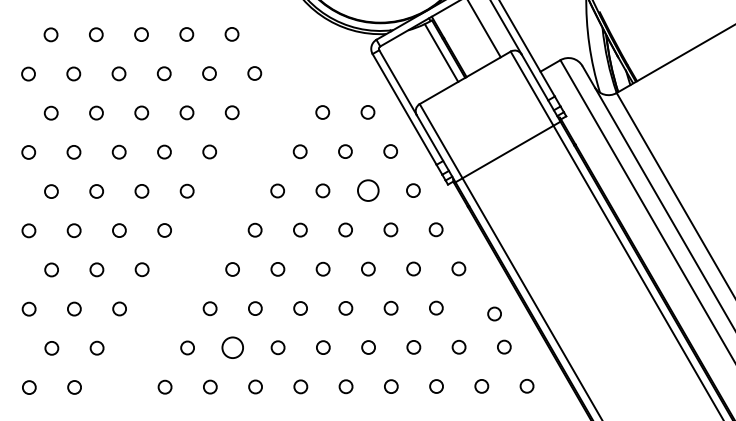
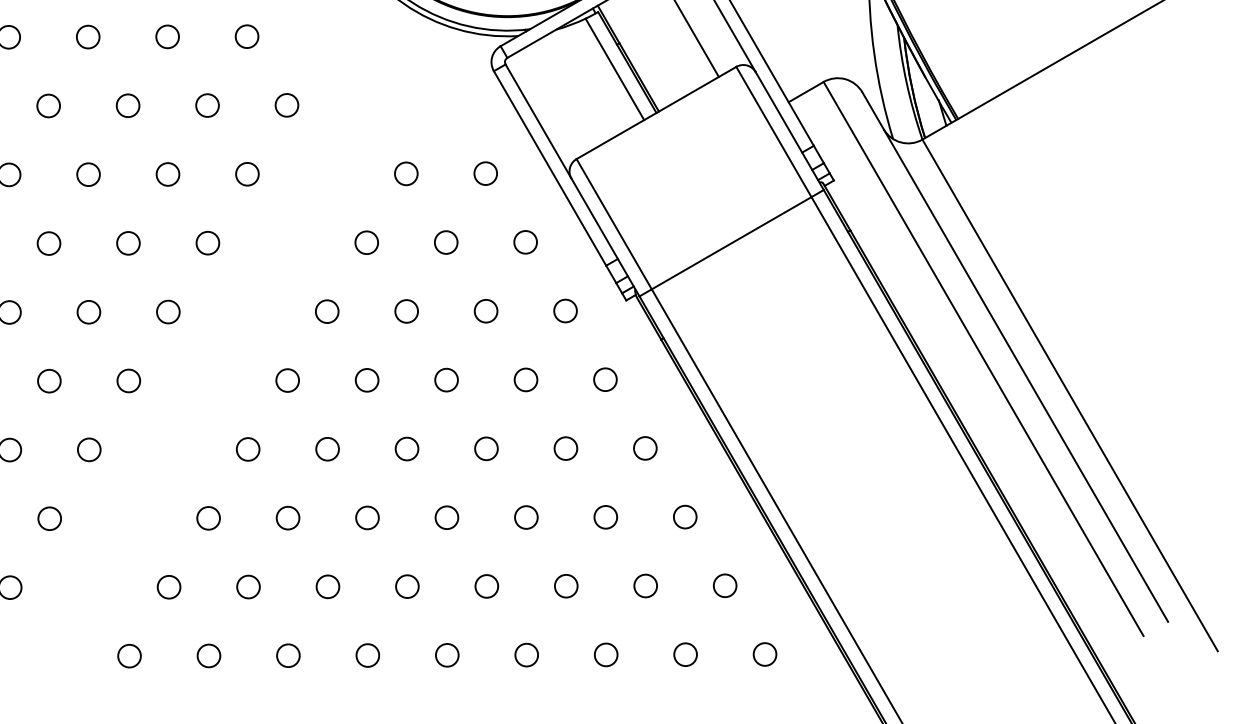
circle: (367, 190) -> (484, 310), size x0.62
circle: (494, 313) -> (685, 516), moved
circle: (232, 347) -> (247, 586), size x0.62

